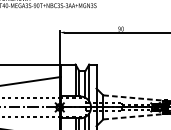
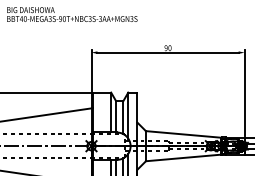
line: (133, 98) -> (183, 134), dashed -> solid
line: (133, 116) -> (183, 157), dashed -> solid

